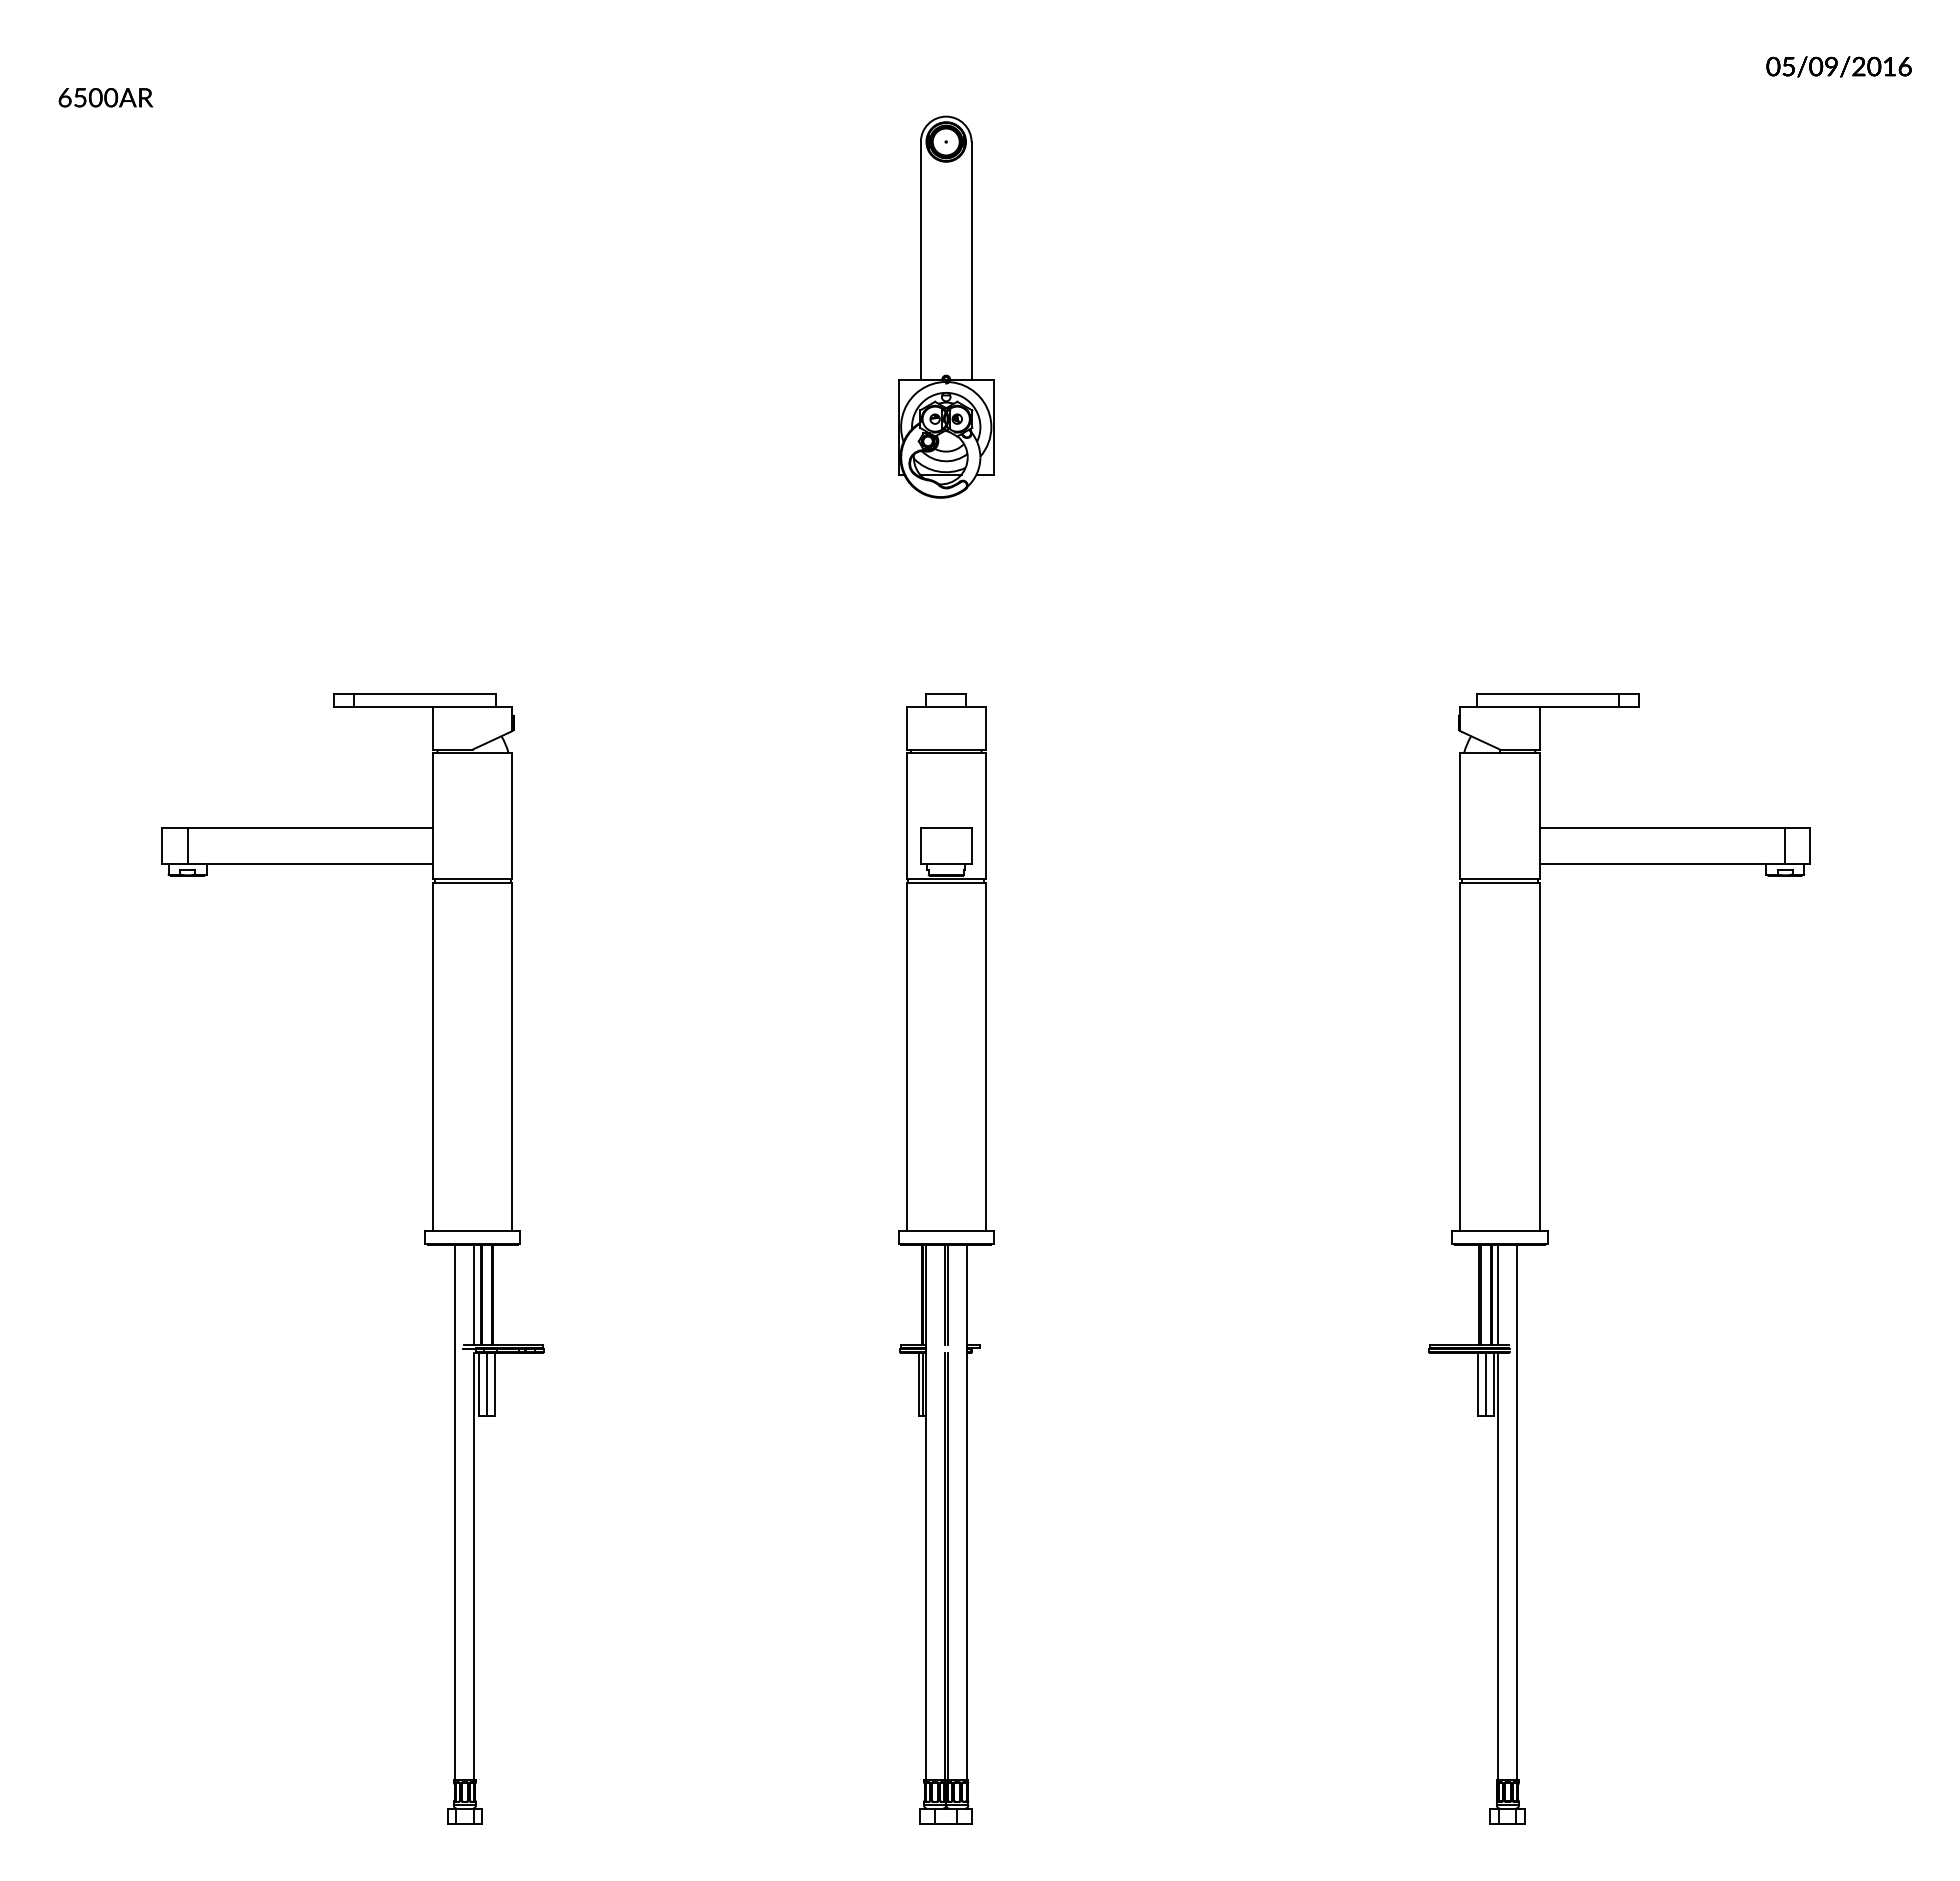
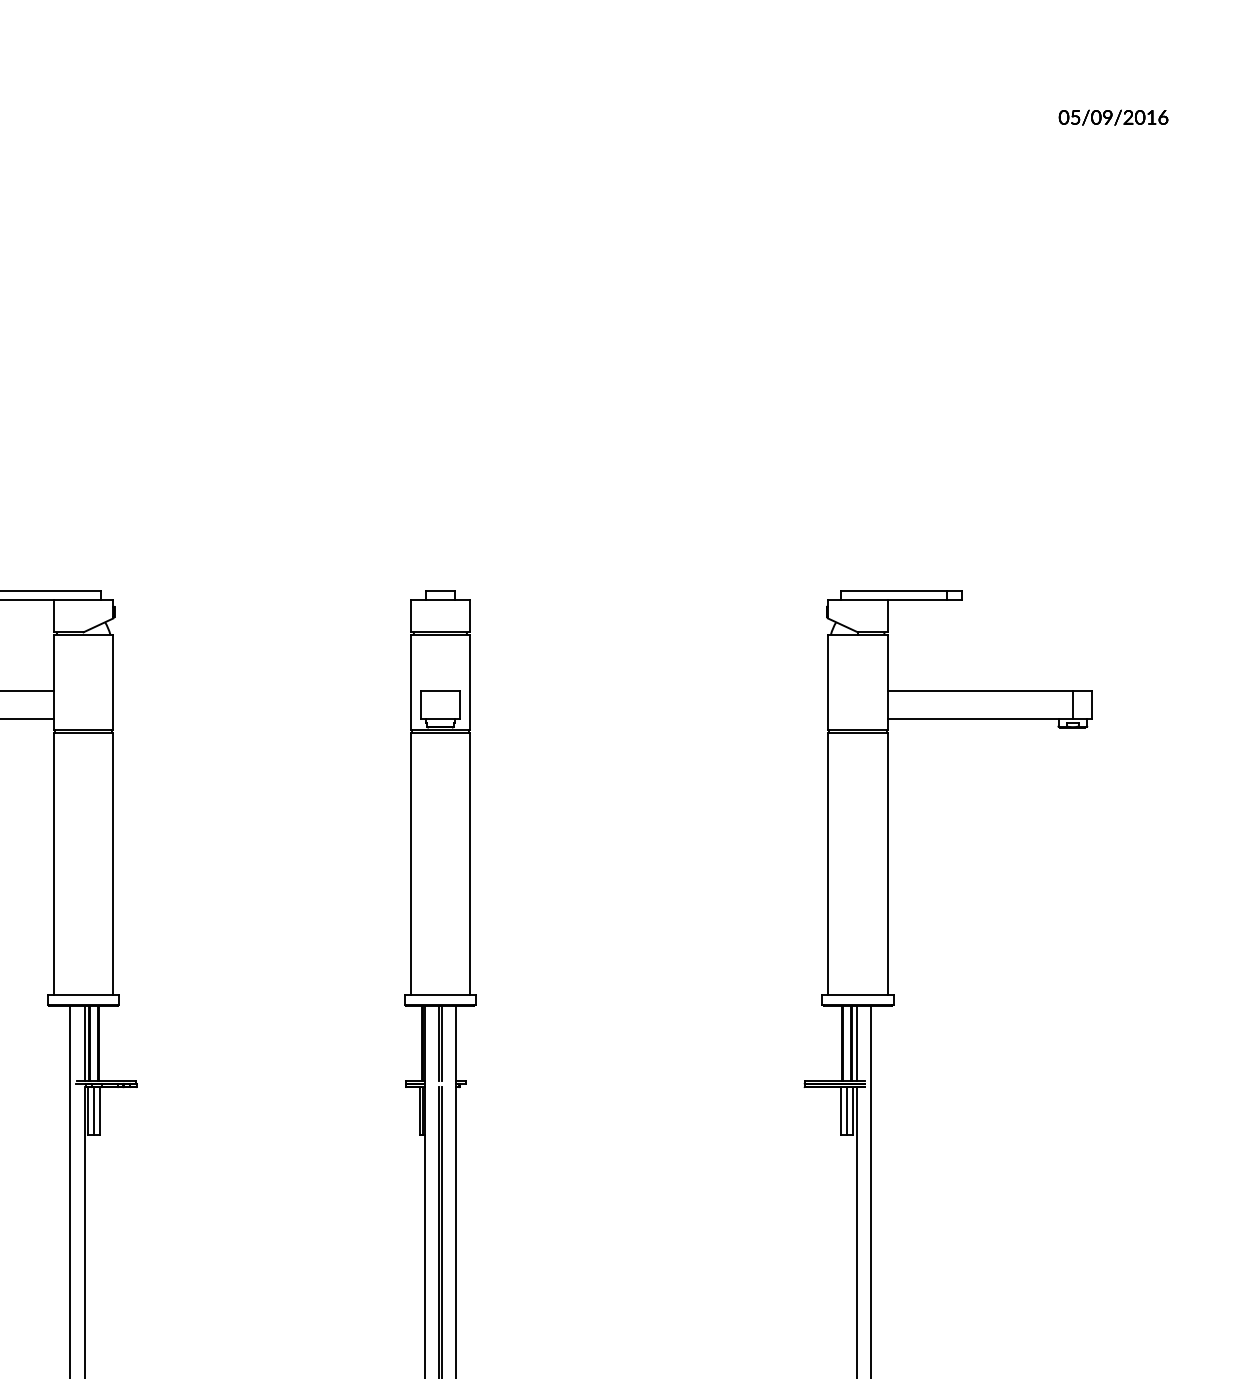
part: (946, 306) -> (440, 298), removed

